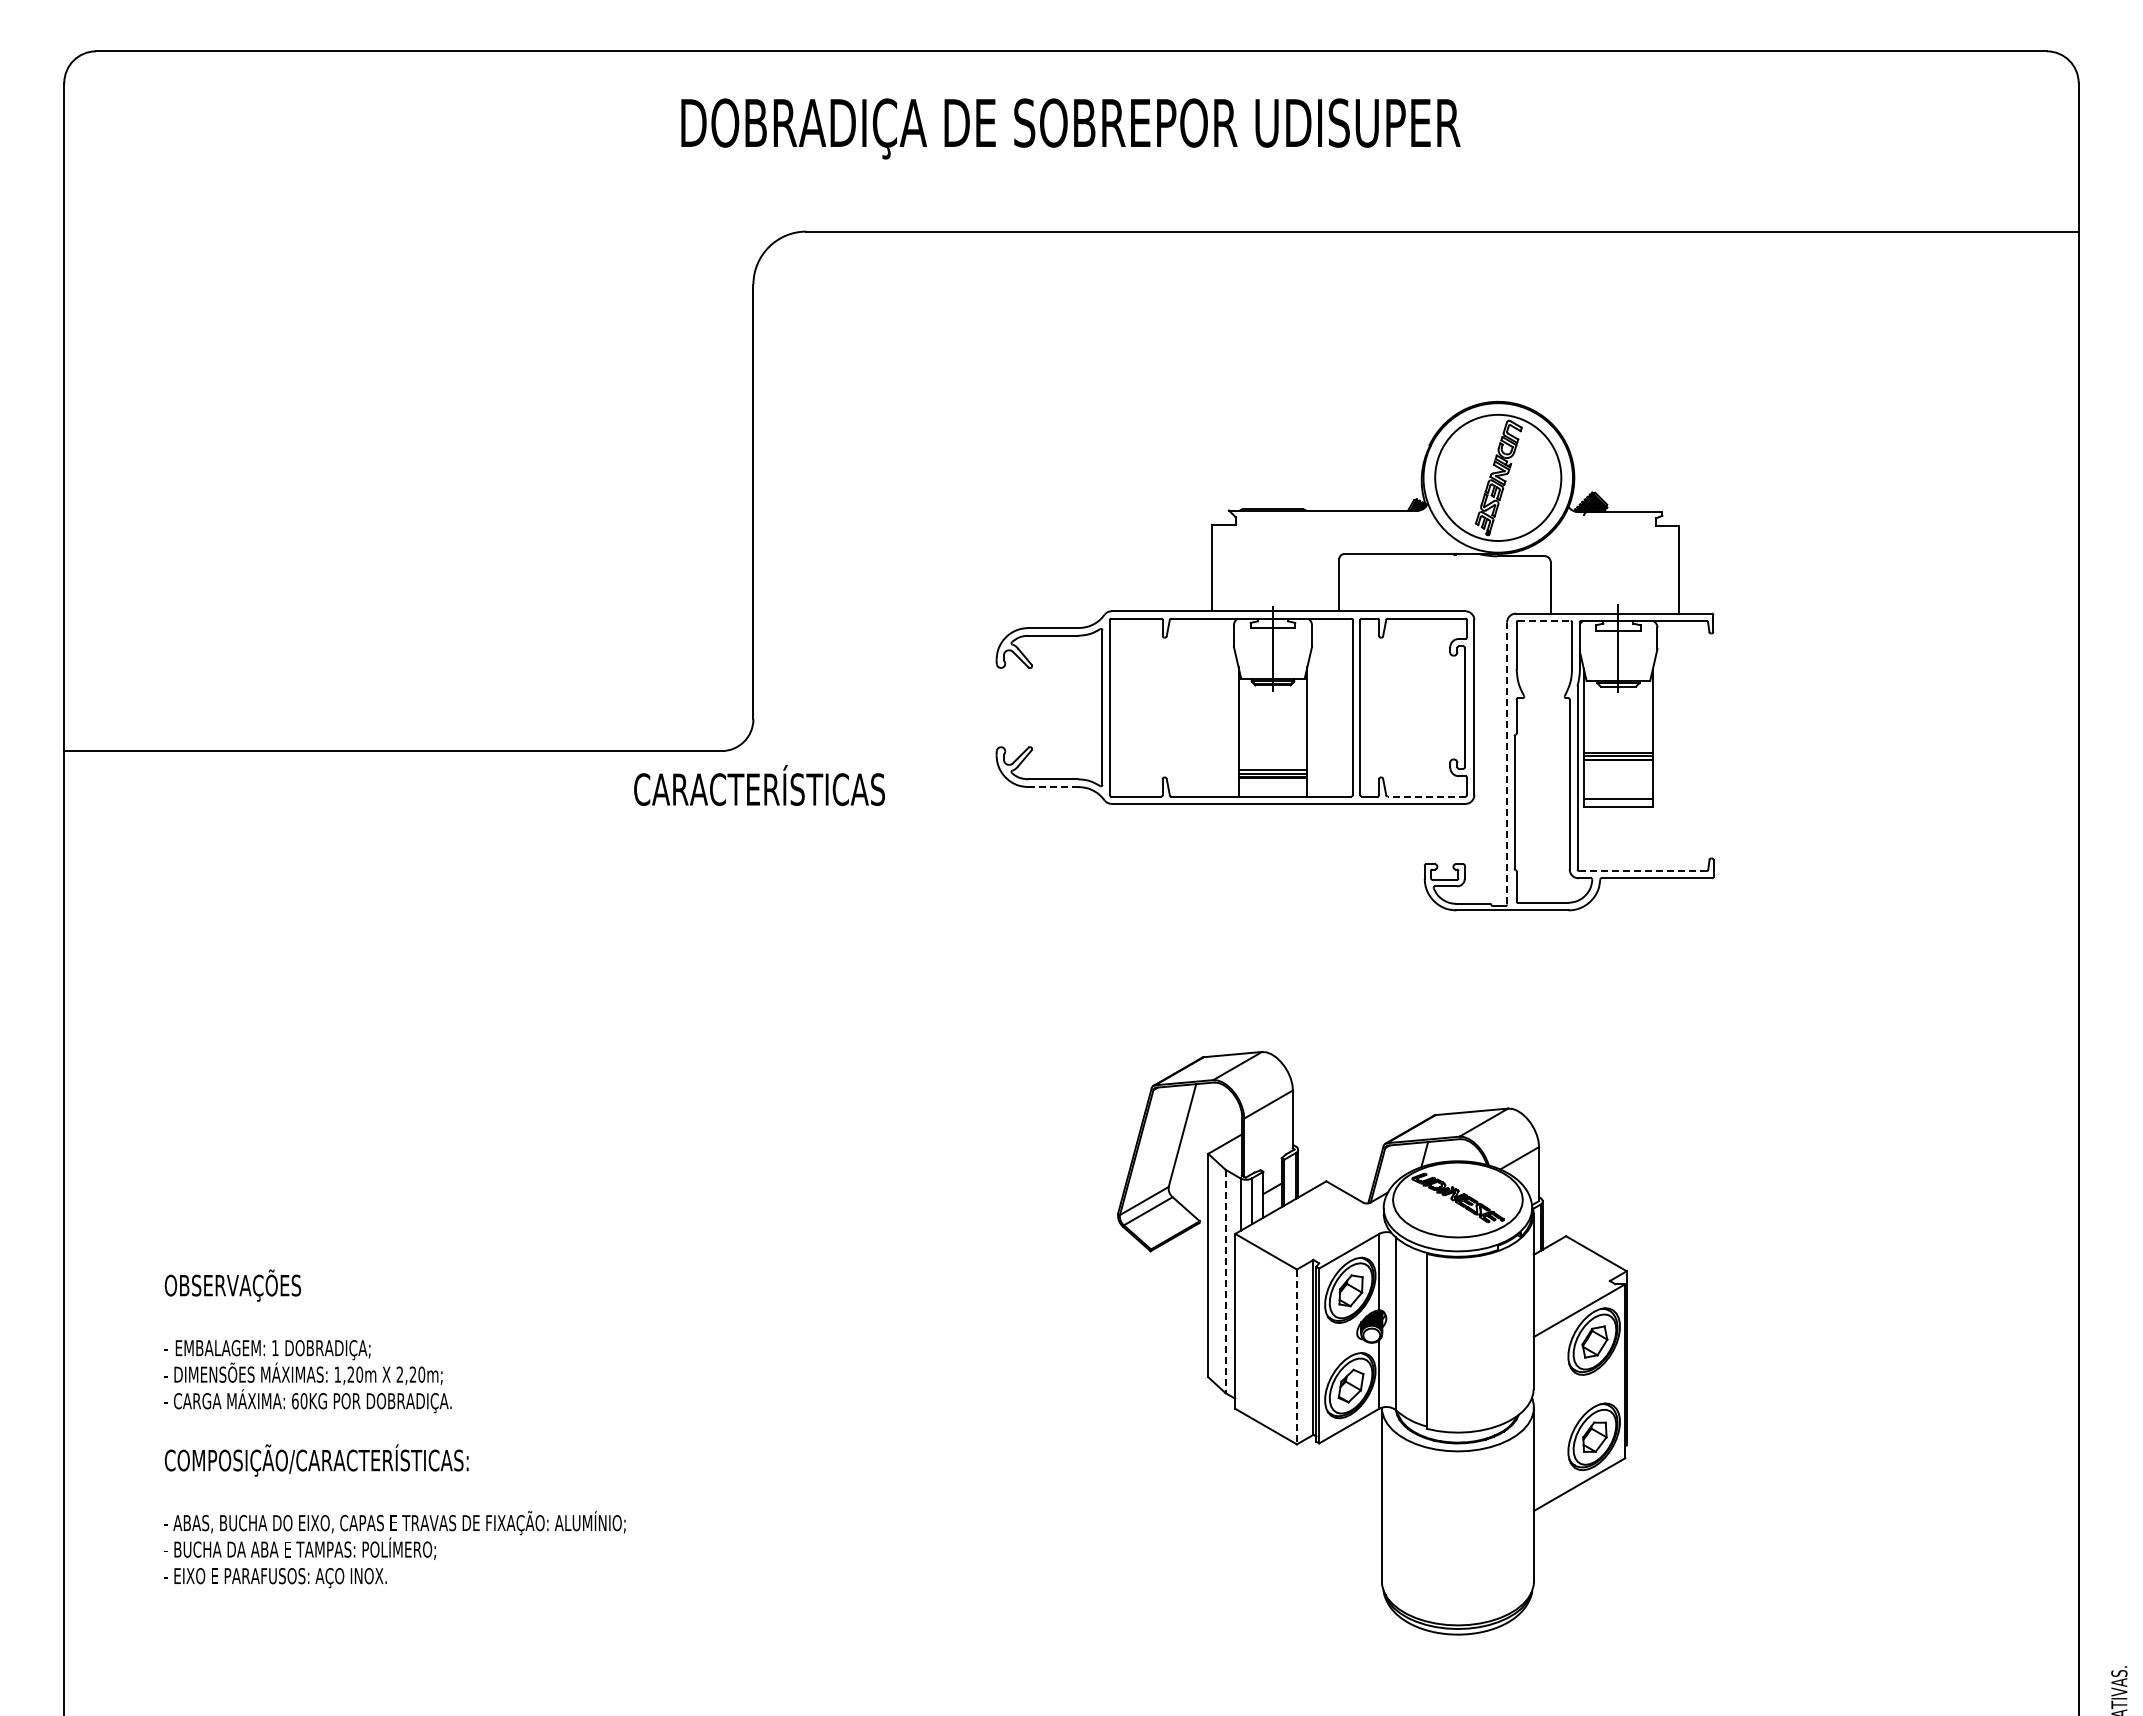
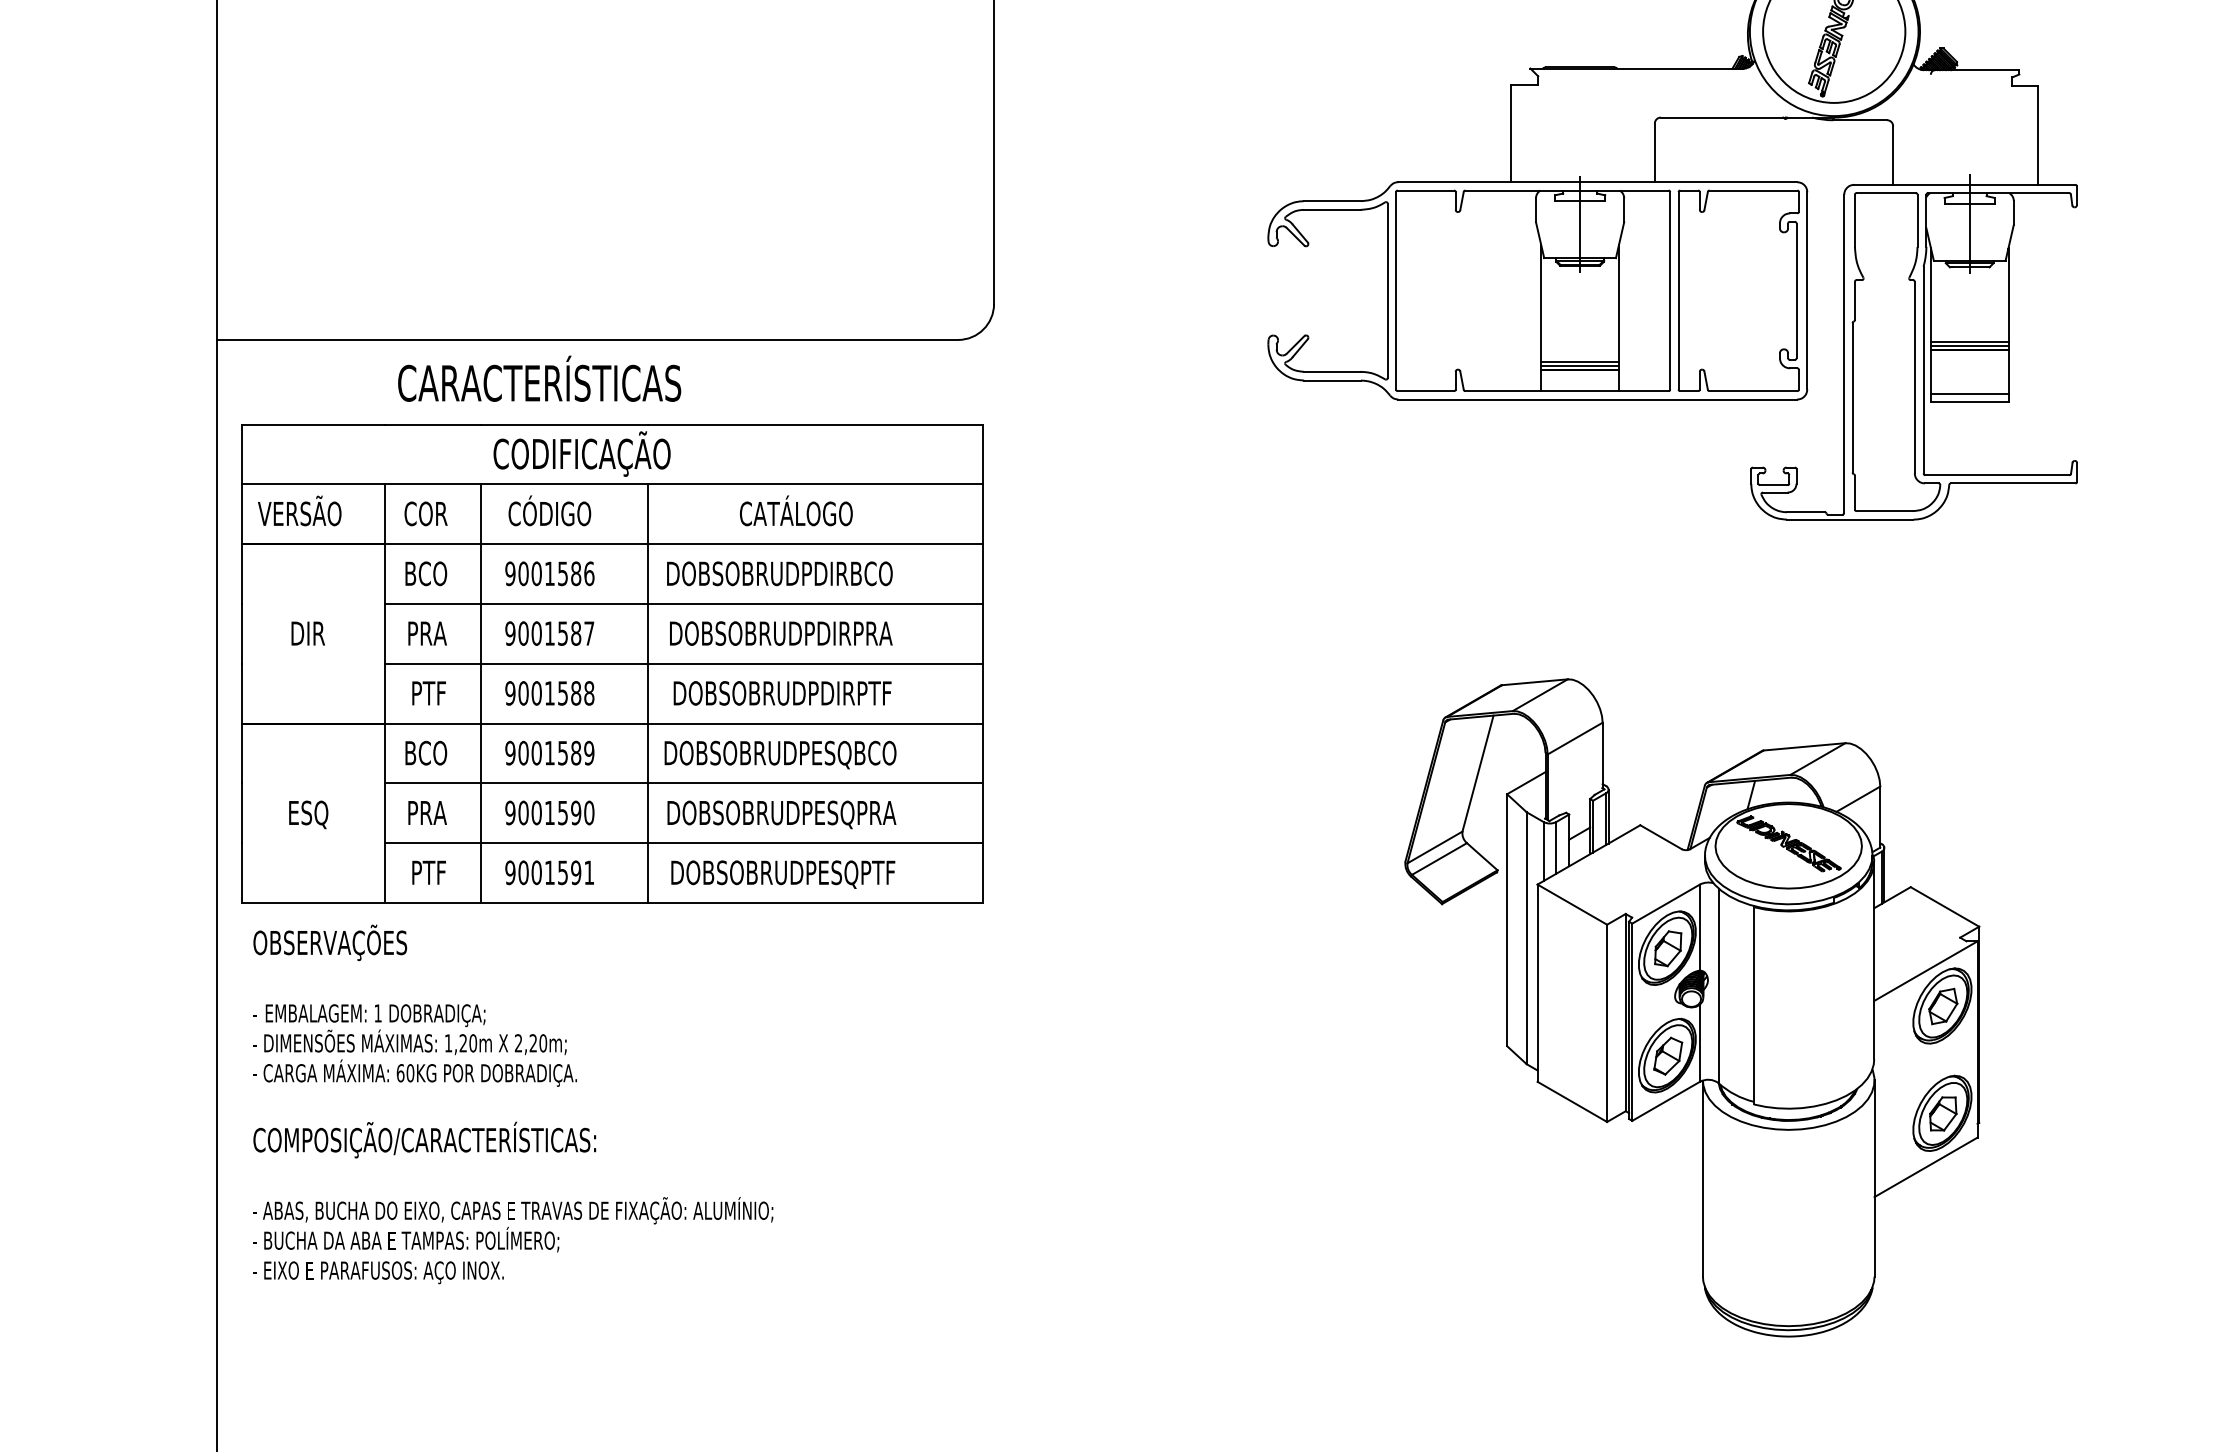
line: (1544, 620) -> (1886, 192), dashed -> solid
line: (1507, 763) -> (1844, 353), dashed -> solid
text: (759, 785) -> (539, 378), moved
line: (1053, 787) -> (1332, 381), dashed -> solid
line: (1426, 796) -> (1753, 391), dashed -> solid
line: (1642, 871) -> (1996, 475), dashed -> solid
part: (414, 1037) -> (611, 663), added
line: (1225, 1281) -> (1526, 938), dashed -> solid
line: (1296, 1357) -> (1606, 1023), dashed -> solid
text: (394, 1428) -> (512, 1104), moved

